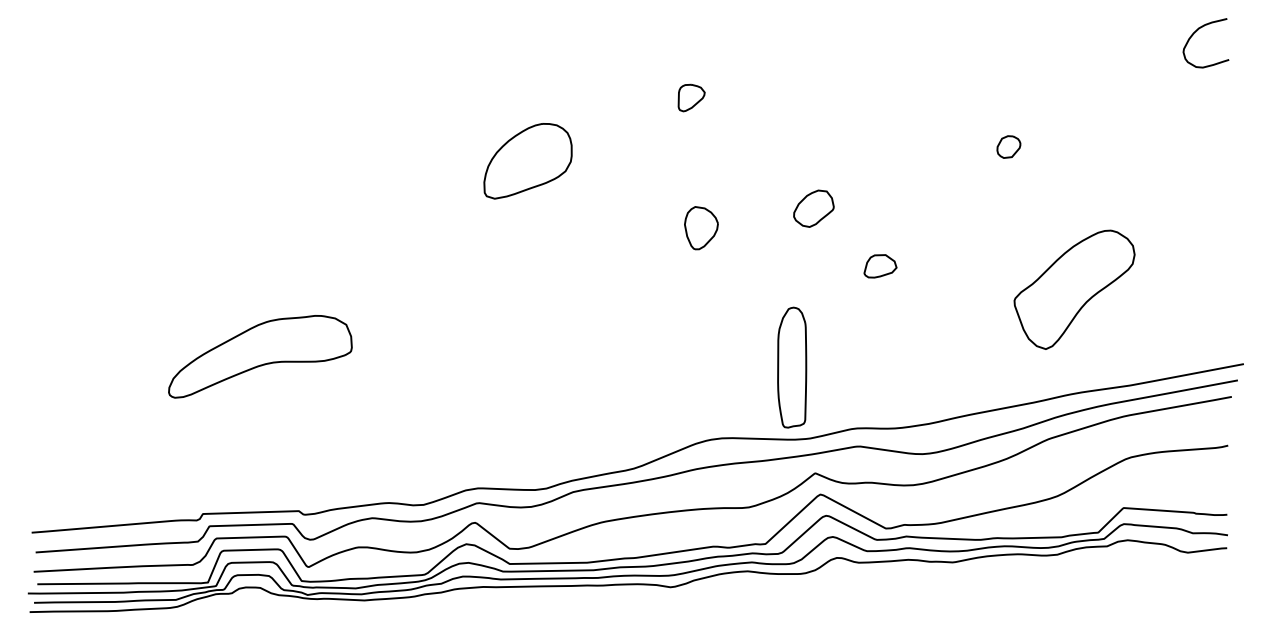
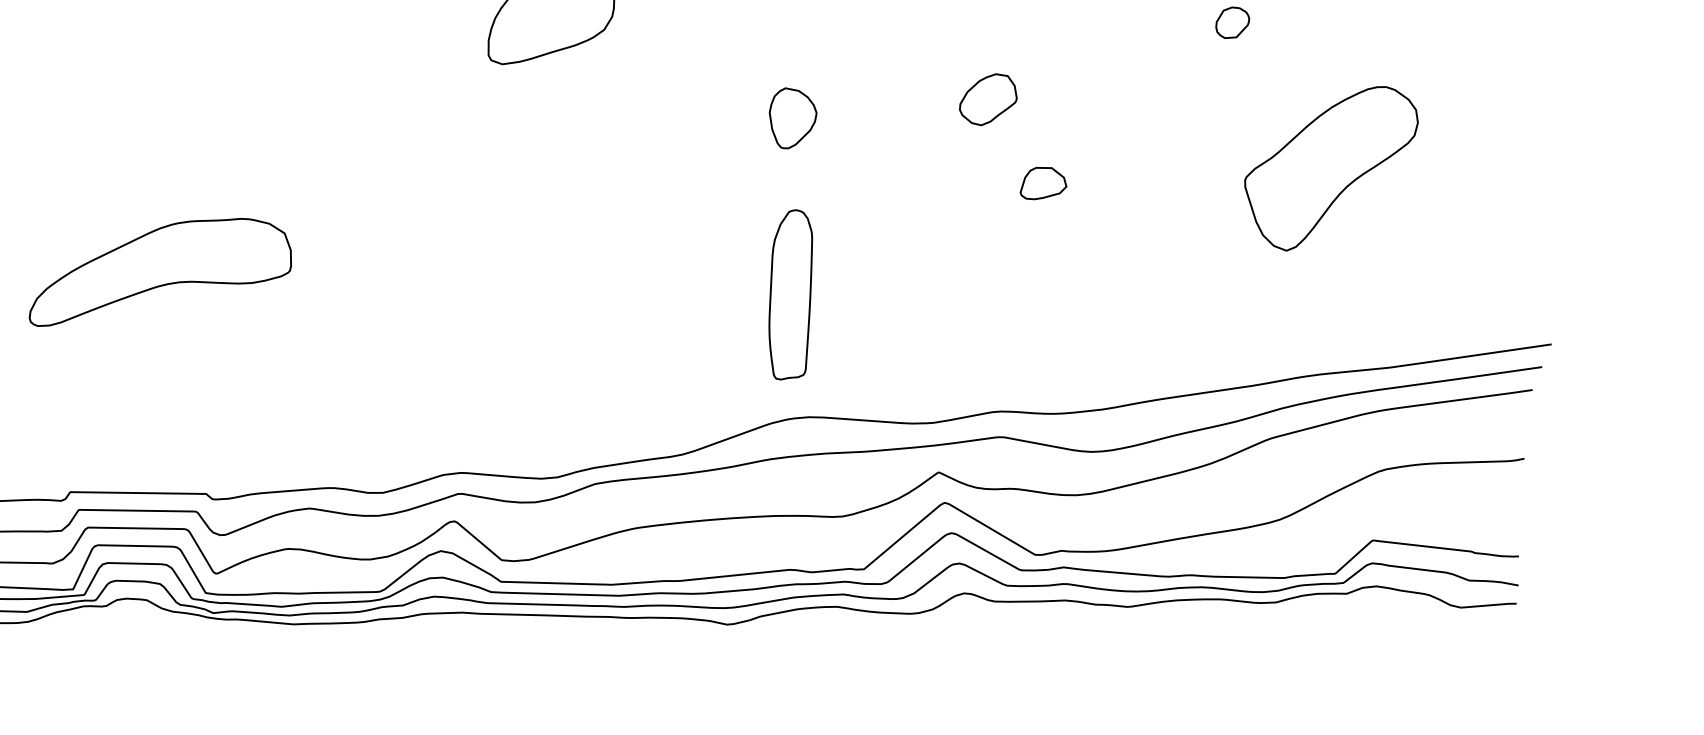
part: (813, 208) -> (987, 99), moved
part: (1074, 289) -> (1330, 168), moved
part: (792, 367) -> (790, 294), moved

